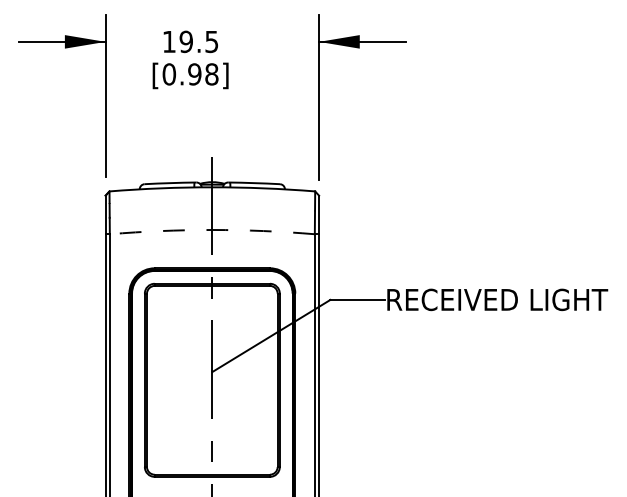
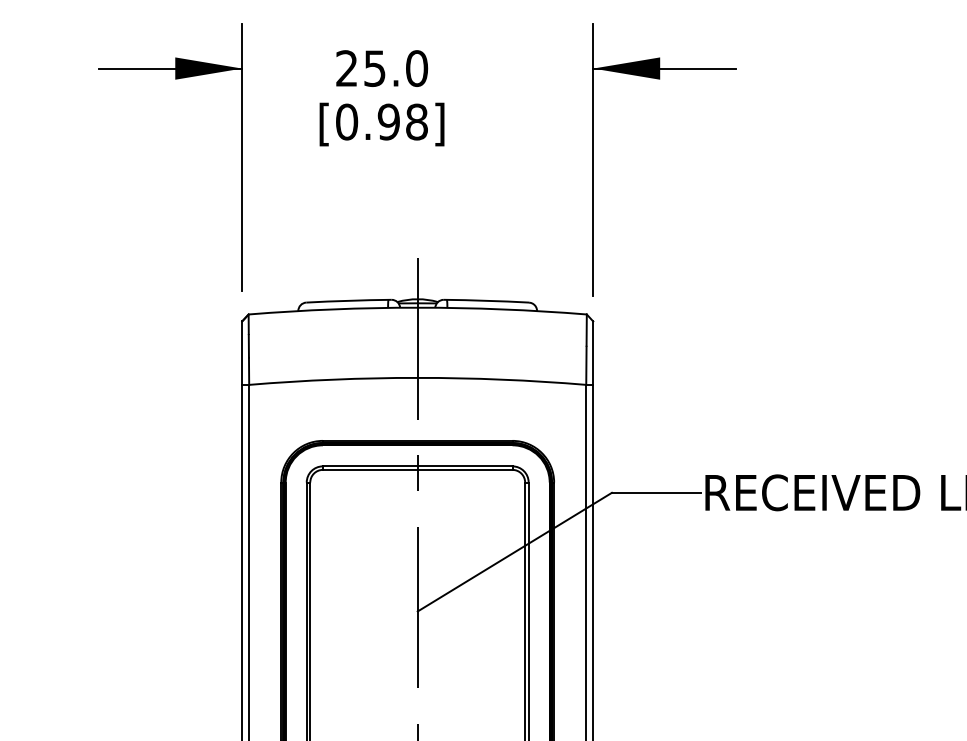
text: (190, 41) -> (381, 67), 19.5 -> 25.0
arc: (212, 230) -> (417, 378), dashed -> solid

